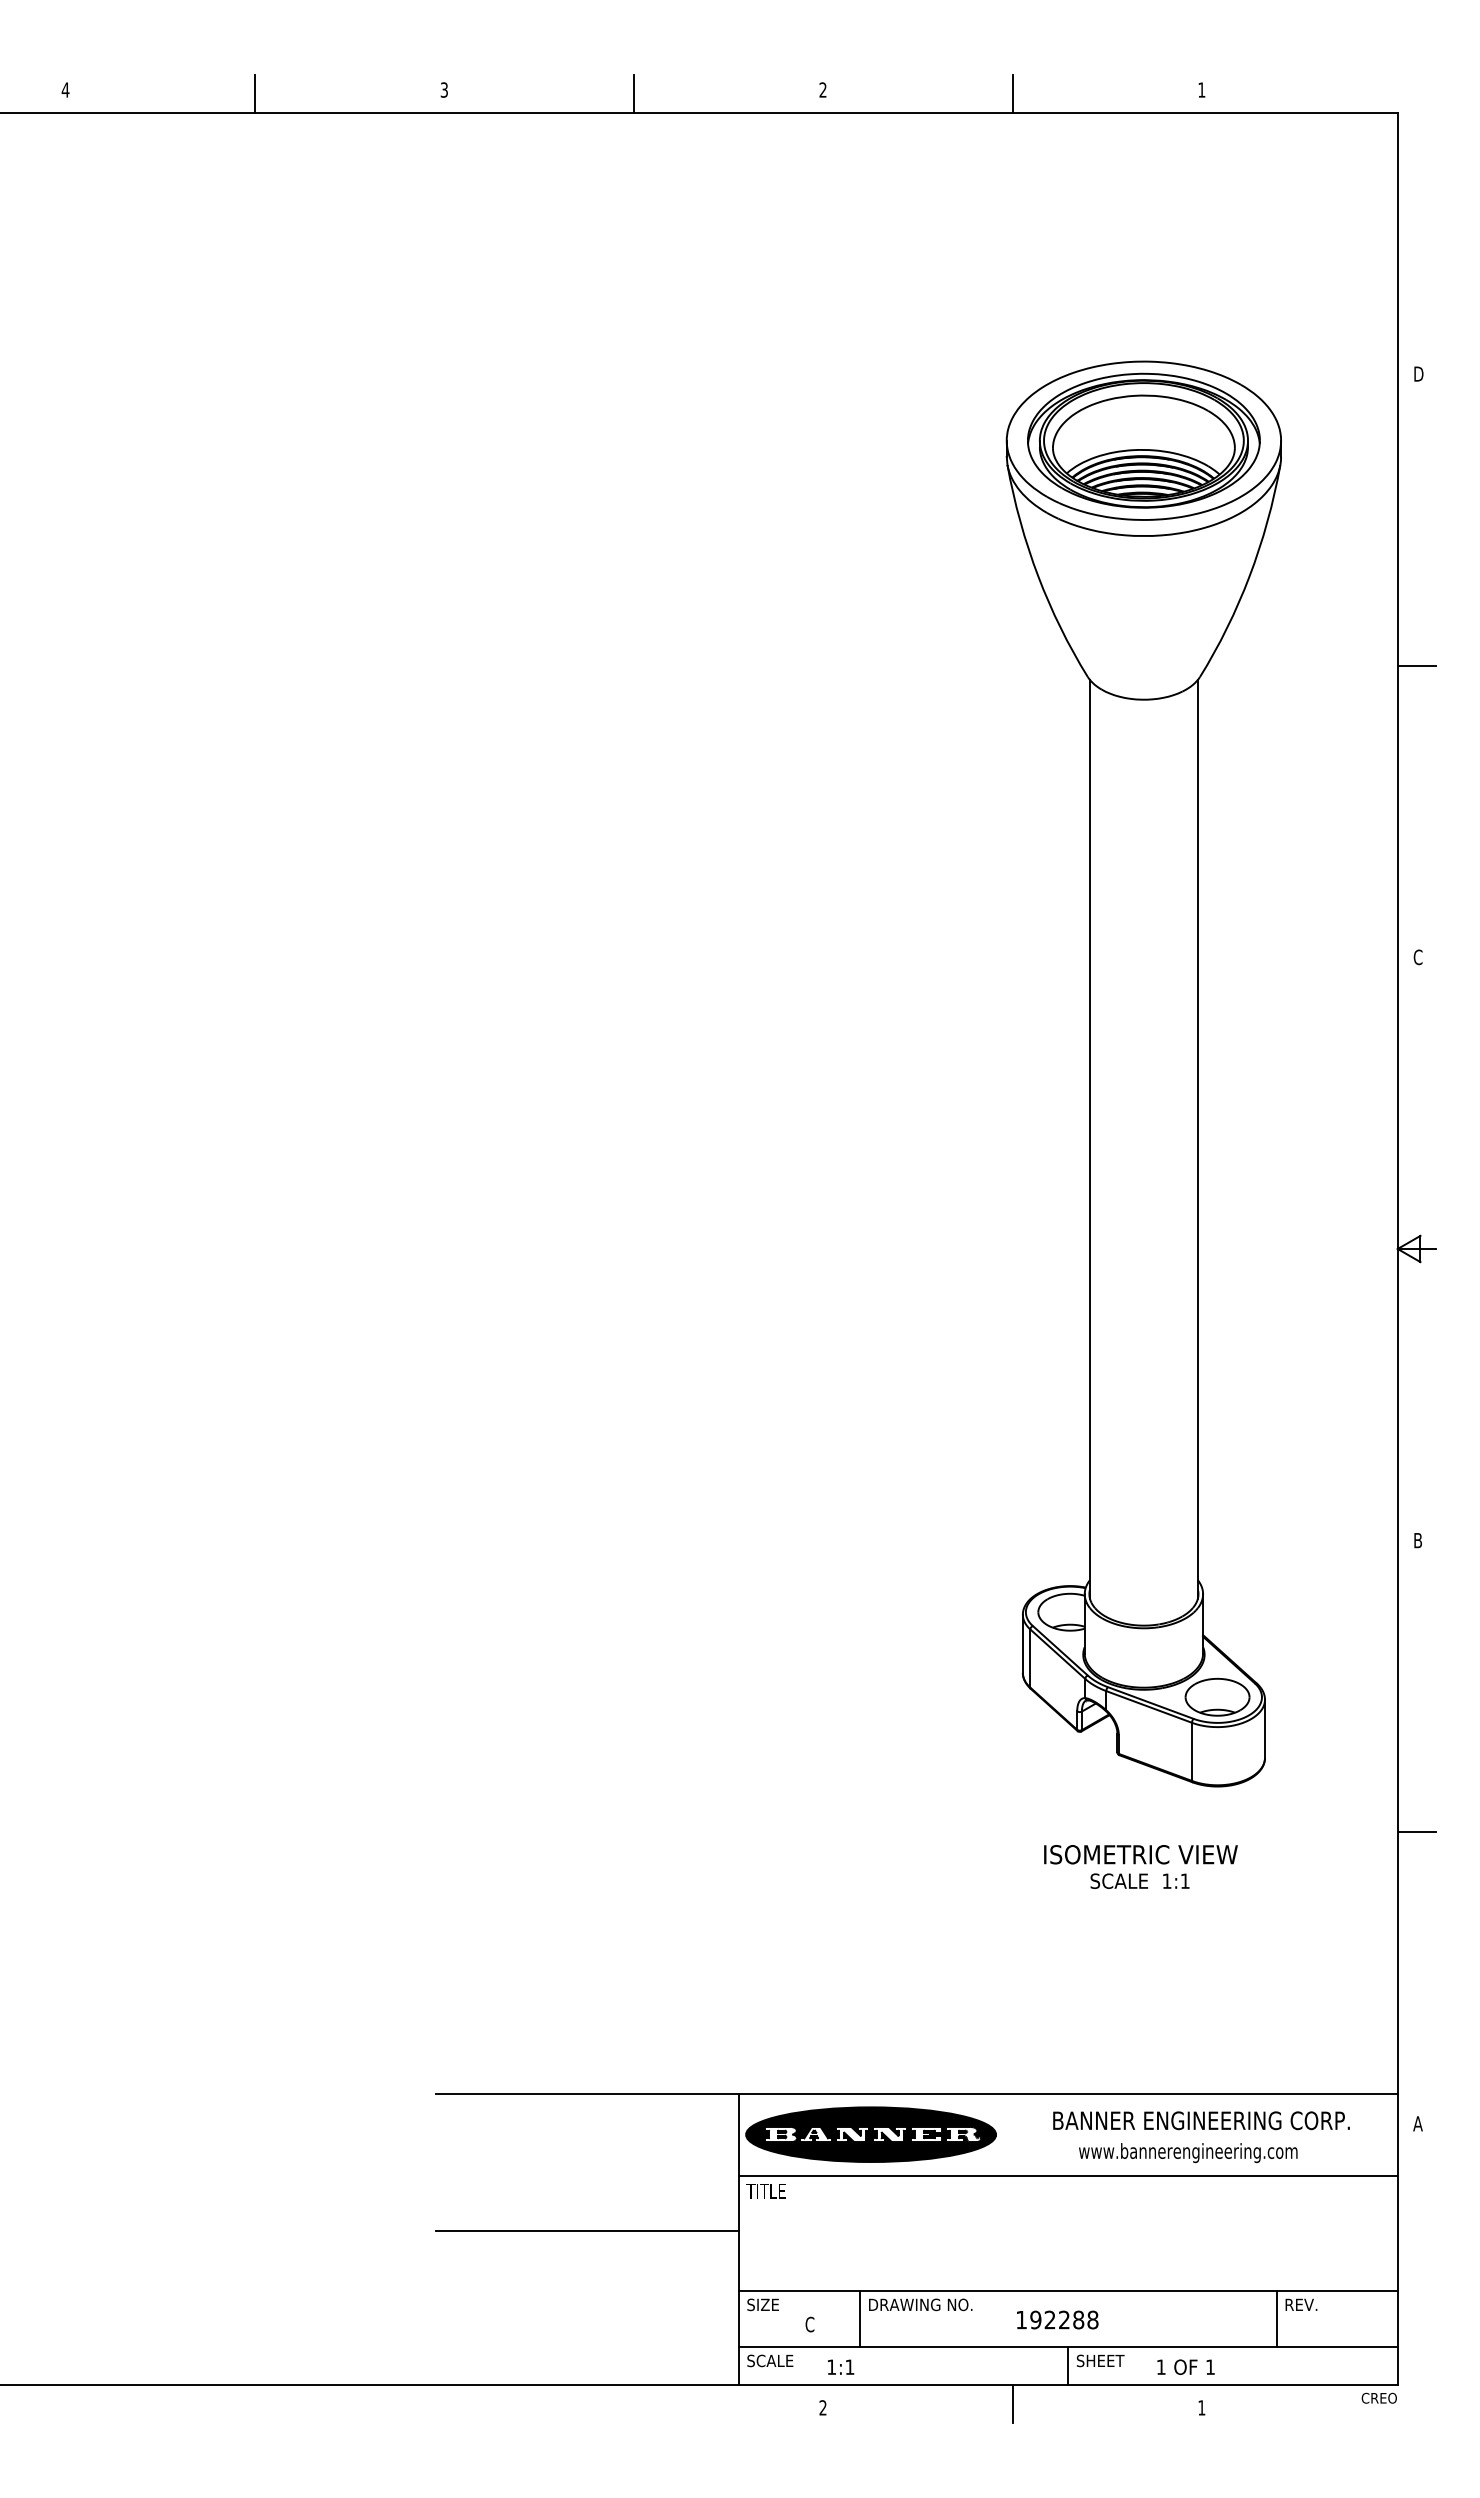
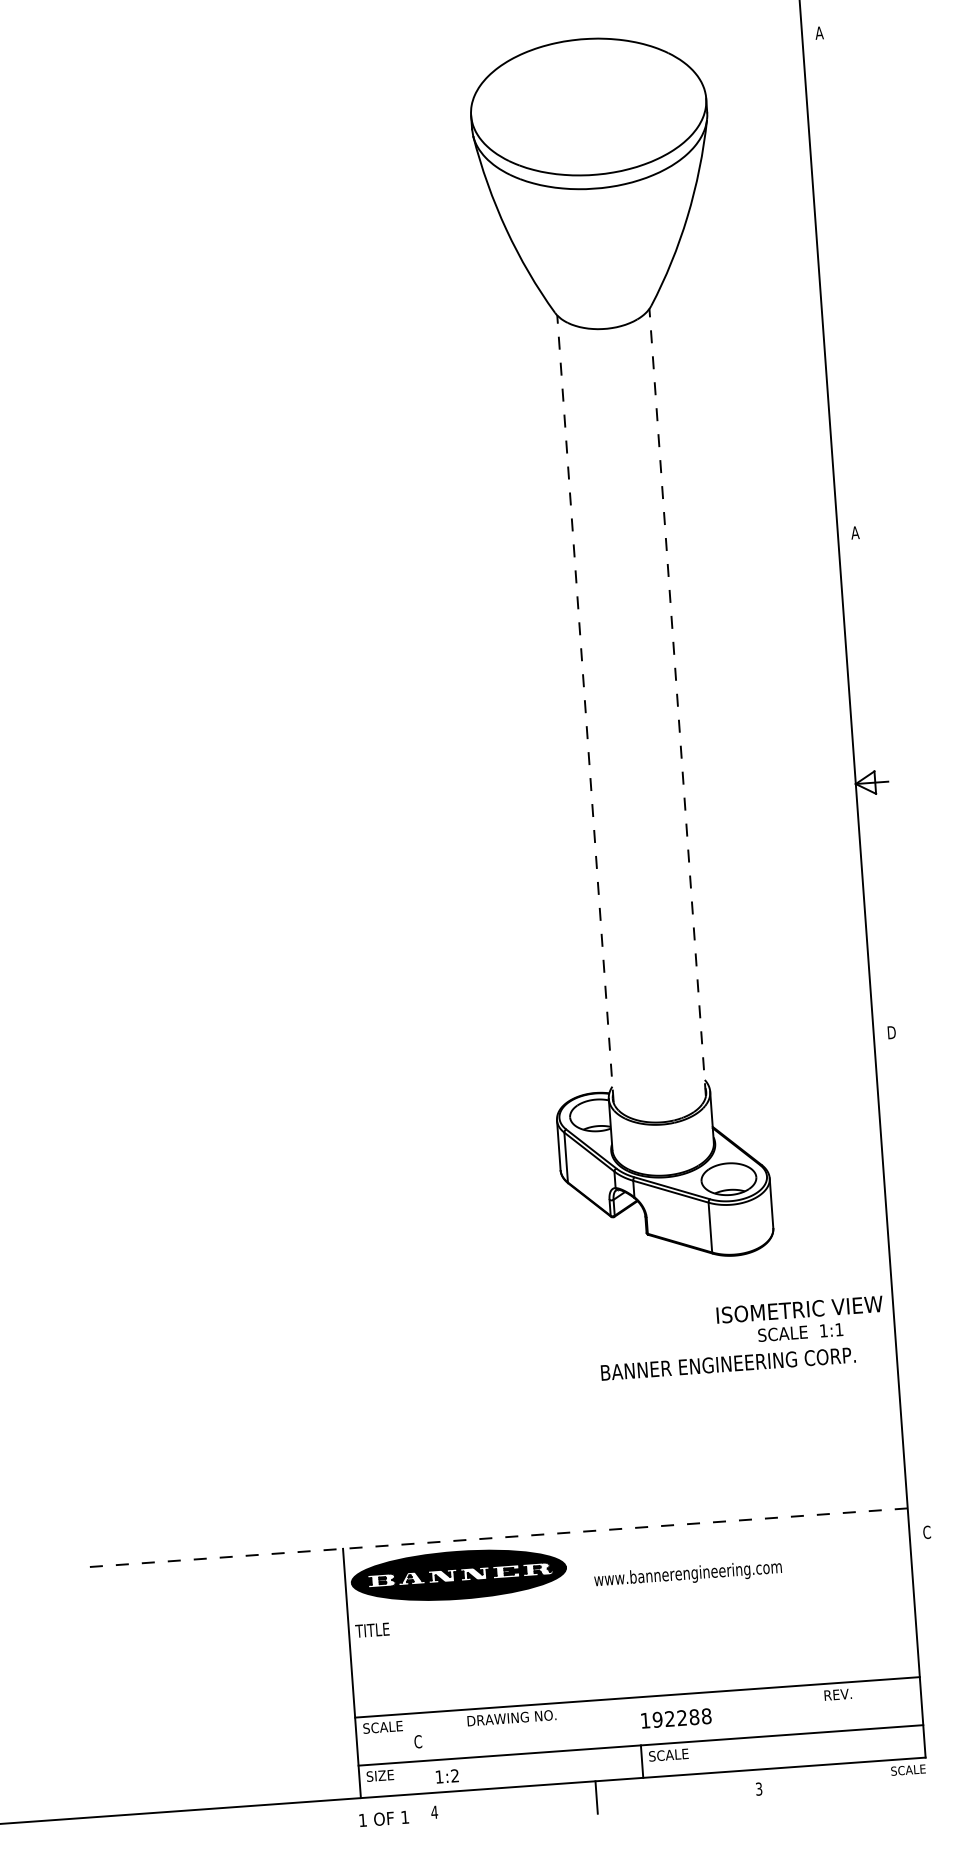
text: (1418, 373) -> (819, 32), D -> A
part: (1143, 440) -> (588, 106), removed
line: (1416, 665) -> (836, 282), removed
text: (1417, 957) -> (854, 533), C -> A
line: (1090, 1138) -> (585, 708), solid -> dashed
line: (1197, 1139) -> (677, 702), solid -> dashed
text: (1419, 1540) -> (892, 1032), B -> D
line: (1416, 1832) -> (907, 1282), removed
text: (1140, 1866) -> (800, 1319), moved
line: (916, 2094) -> (495, 1538), solid -> dashed
text: (1201, 2120) -> (728, 1363), moved
text: (1417, 2123) -> (926, 1532), A -> C
text: (1188, 2153) -> (688, 1575), moved
line: (1067, 2176) -> (629, 1599), removed
line: (586, 2230) -> (220, 1674), removed
text: (774, 2304) -> (386, 1726), SIZE -> SCALE
line: (859, 2319) -> (460, 1734), removed
text: (1057, 2319) -> (676, 1718), moved
line: (1276, 2319) -> (817, 1708), removed
text: (774, 2360) -> (390, 1774), SCALE -> SIZE
text: (1105, 2360) -> (673, 1754), SHEET -> SCALE
text: (849, 2366) -> (454, 1775), 1:1 -> 1:2
text: (1185, 2366) -> (383, 1818), moved
text: (1376, 2397) -> (908, 1769), CREO -> SCALE
text: (822, 2407) -> (434, 1812), 2 -> 4
text: (1201, 2407) -> (758, 1788), 1 -> 3

